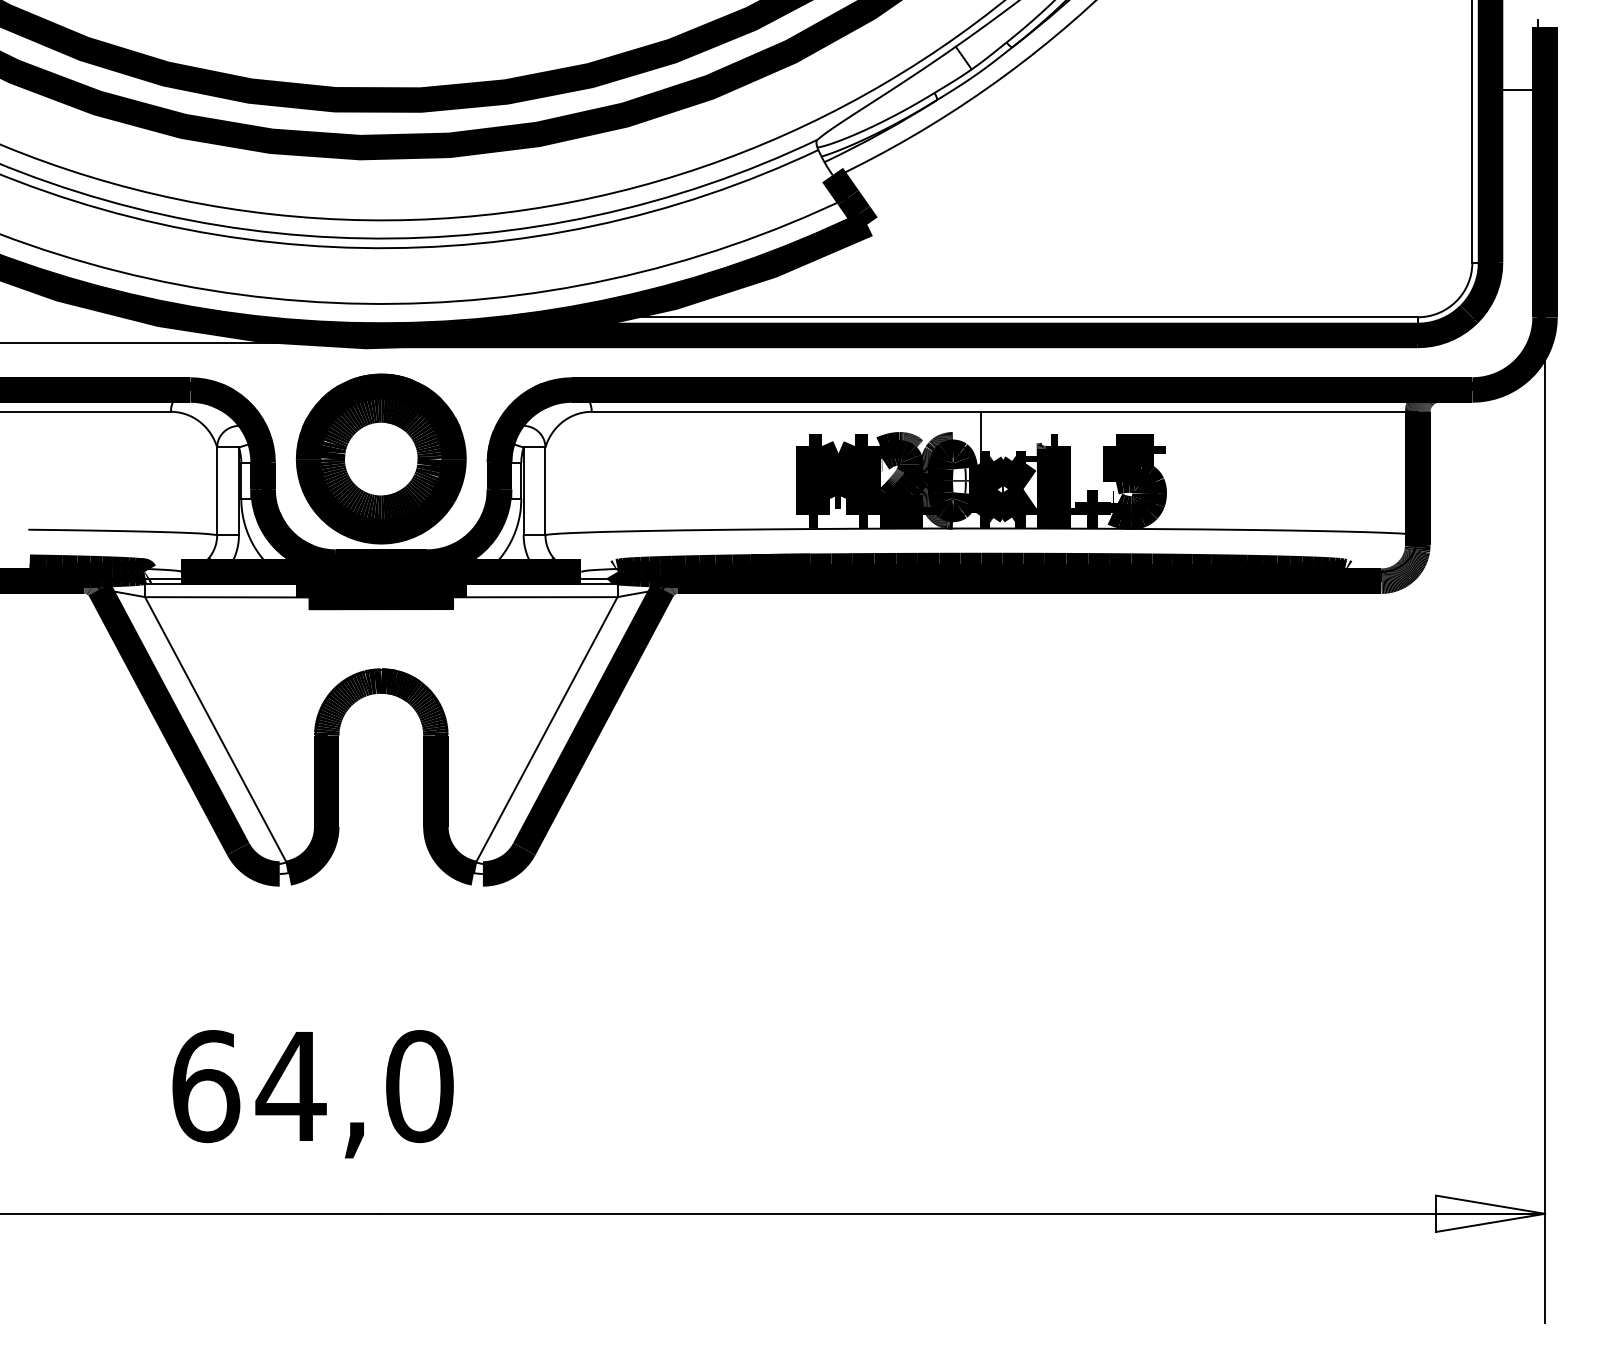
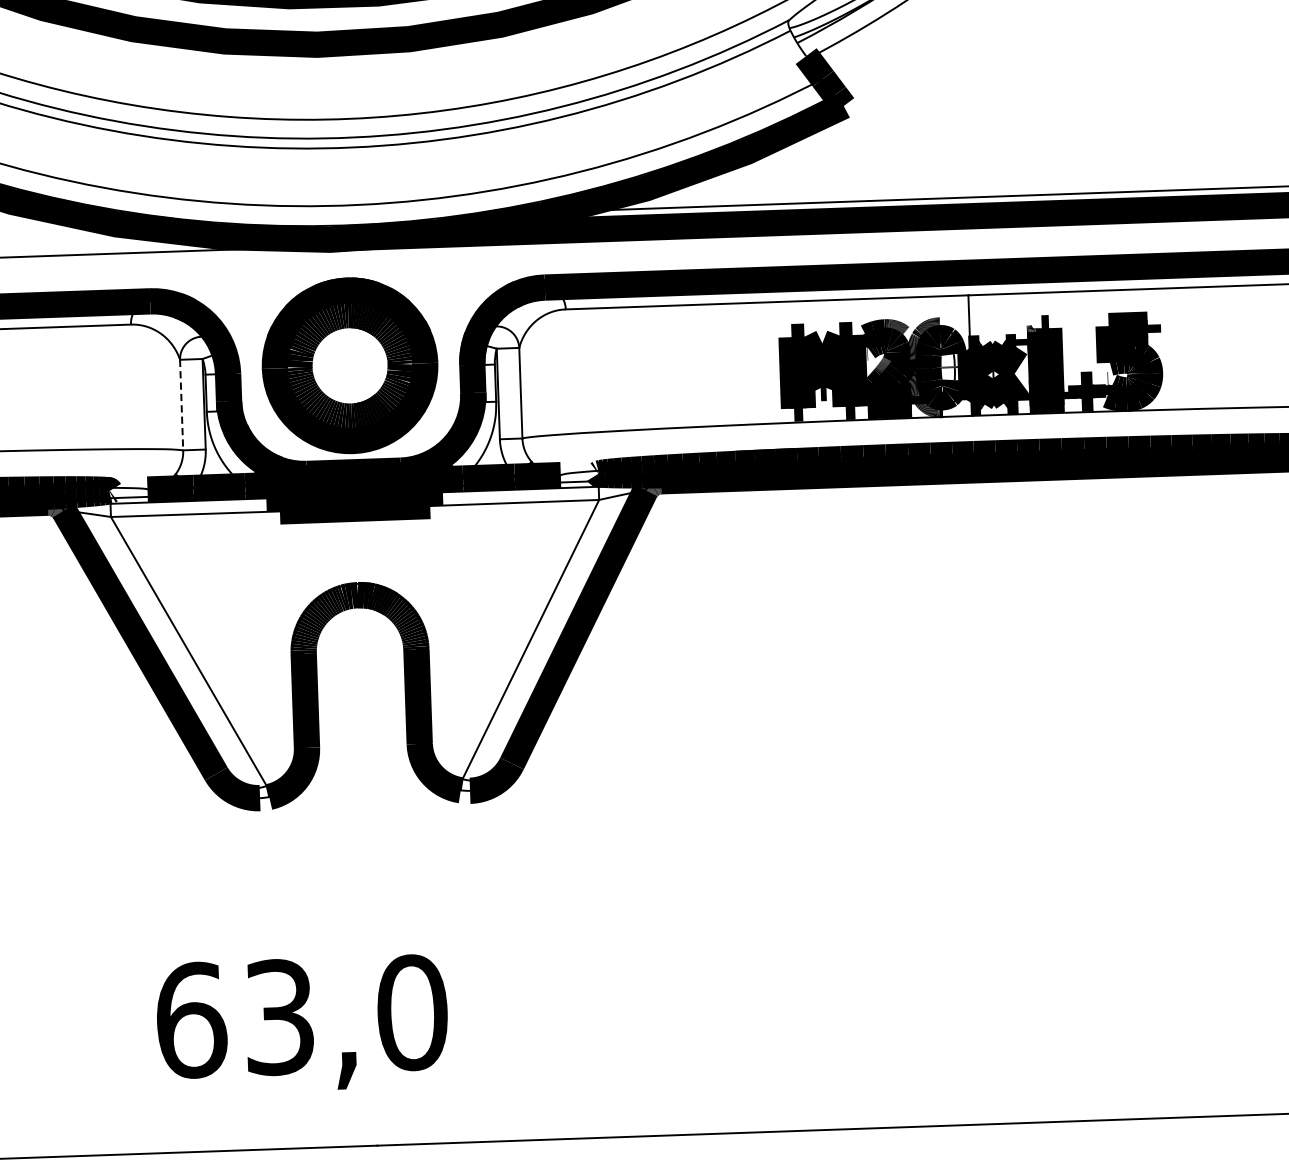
line: (217, 491) -> (181, 405), solid -> dashed
text: (290, 1086) -> (278, 1017), 64,0 -> 63,0

